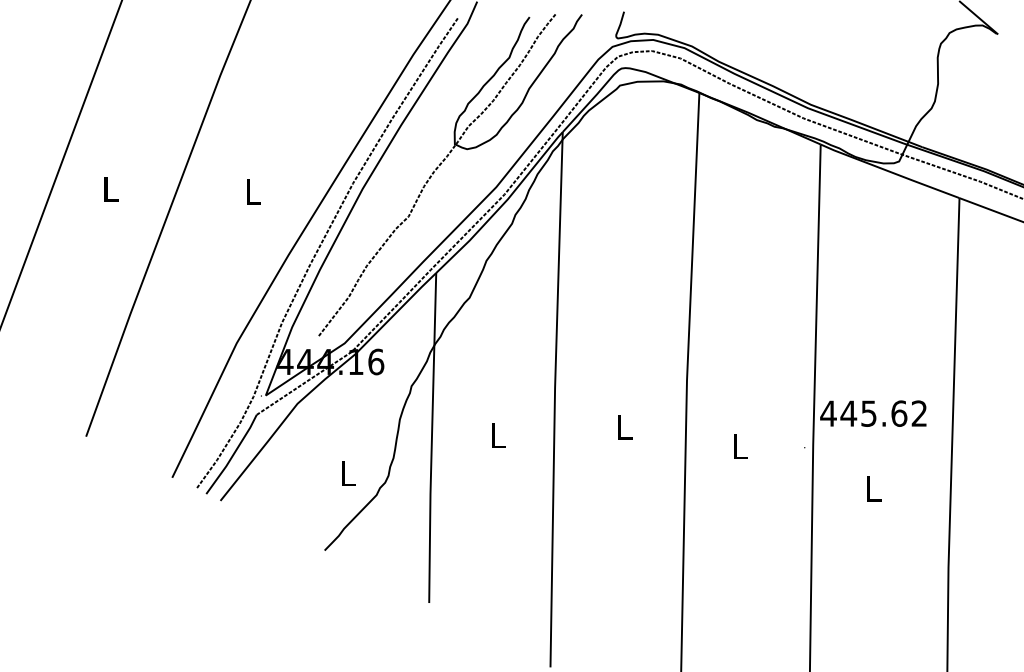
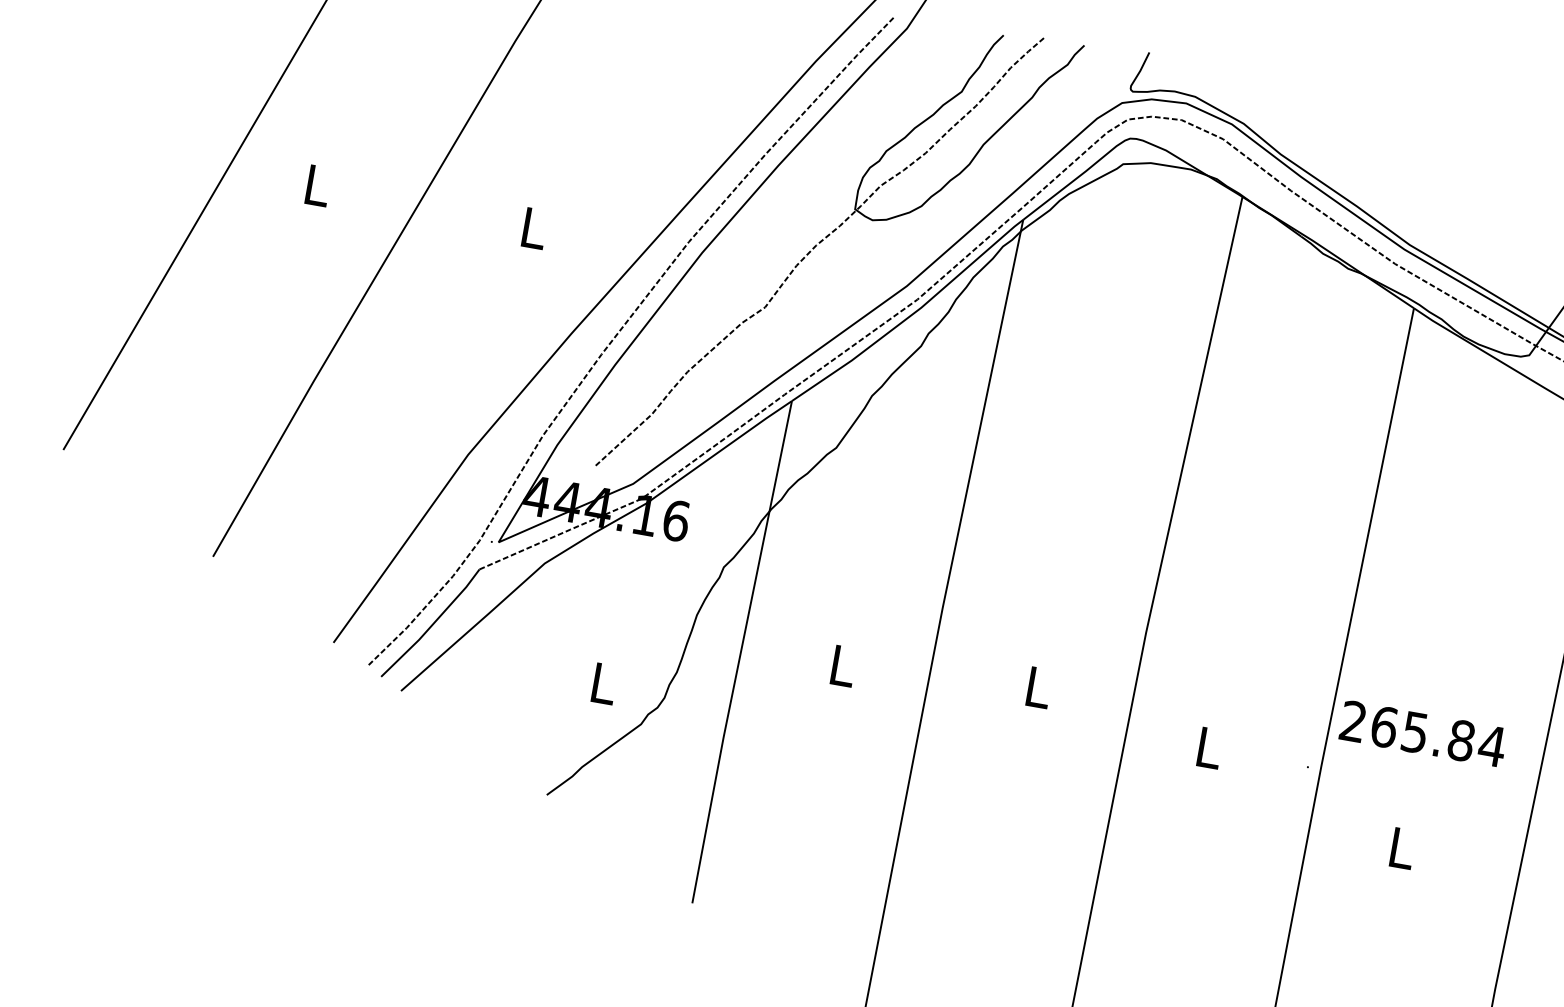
text: (873, 413) -> (1422, 733), 445.62 -> 265.84

